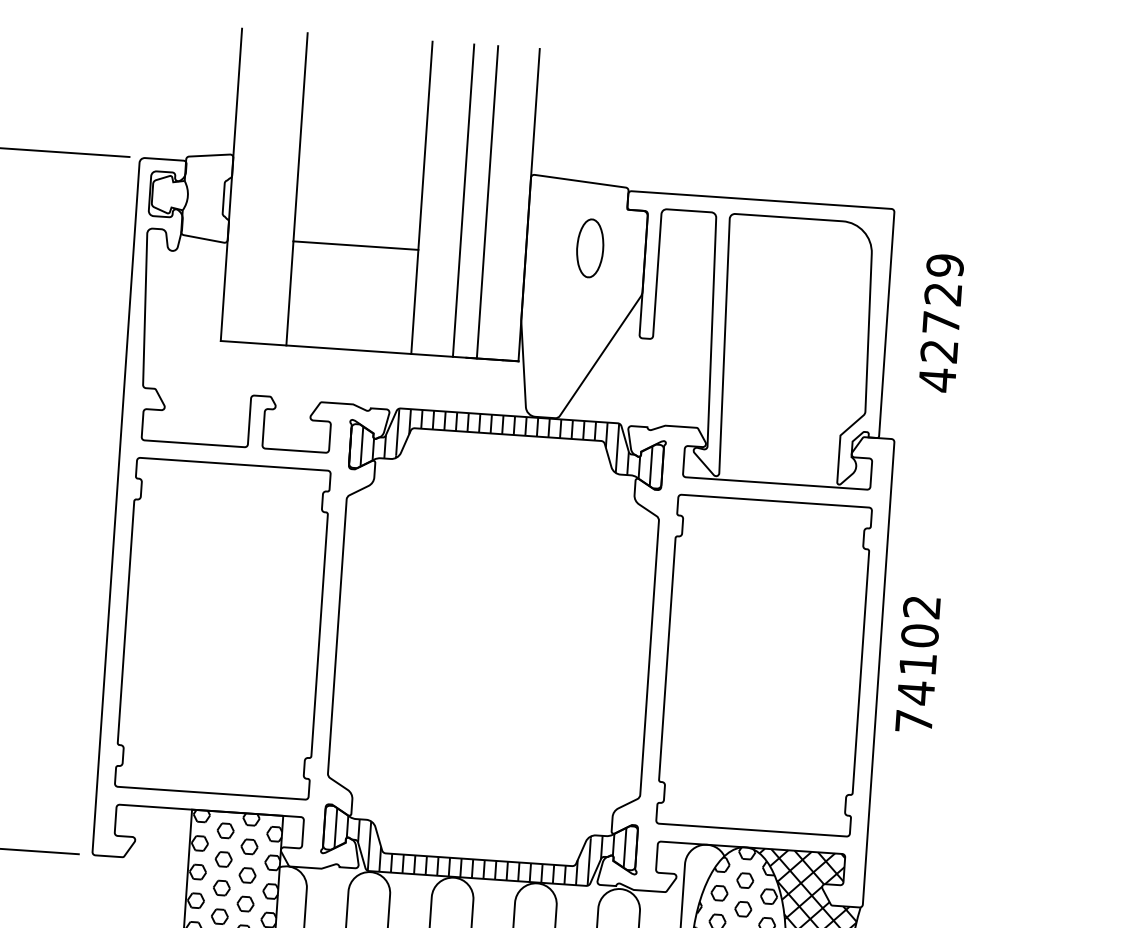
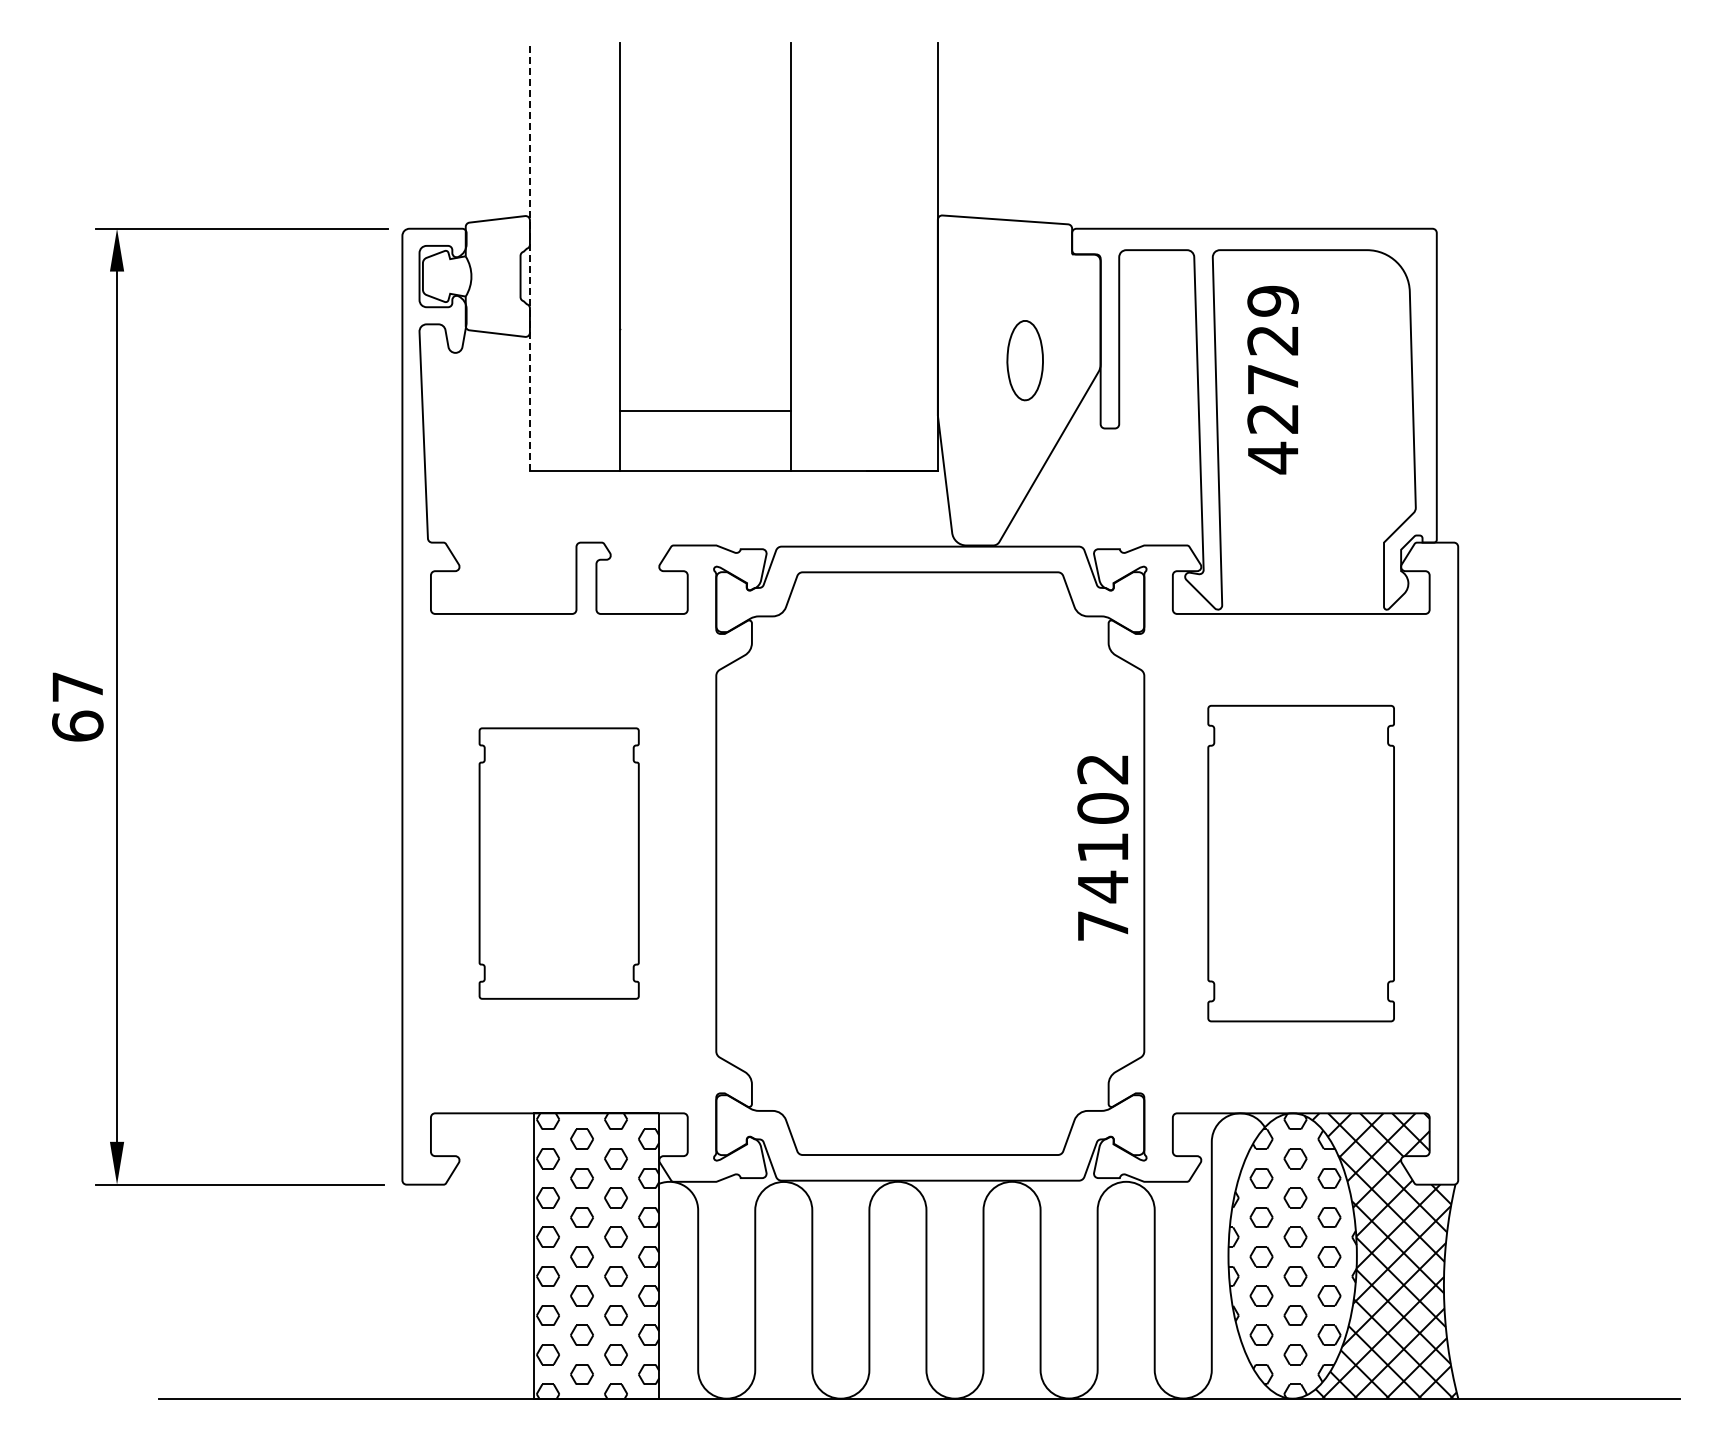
line: (231, 184) -> (529, 256), solid -> dashed
line: (463, 200) -> (847, 257), removed
line: (487, 202) -> (880, 257), removed
line: (355, 245) -> (704, 410), moved
part: (589, 248) -> (1024, 360), moved
text: (940, 323) -> (1272, 380), moved
hatch: (501, 445) -> (922, 587), removed
part: (222, 628) -> (558, 863), size x0.6
text: (917, 664) -> (1102, 847), moved
part: (763, 665) -> (1300, 863), size x0.7
hatch: (479, 847) -> (930, 1138), removed

